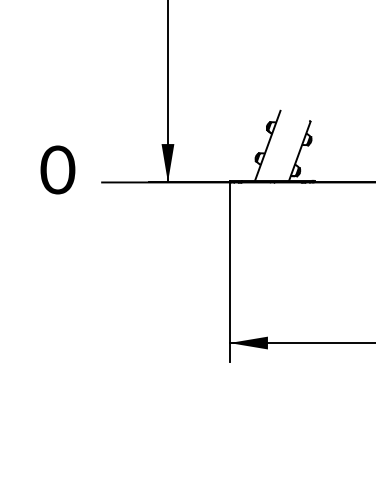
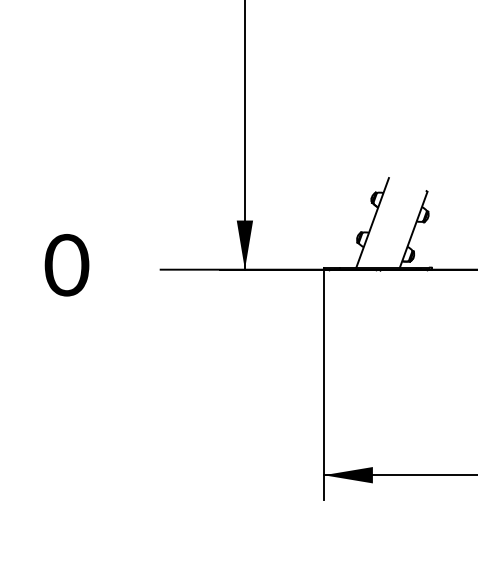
text: (57, 169) -> (66, 264), moved

